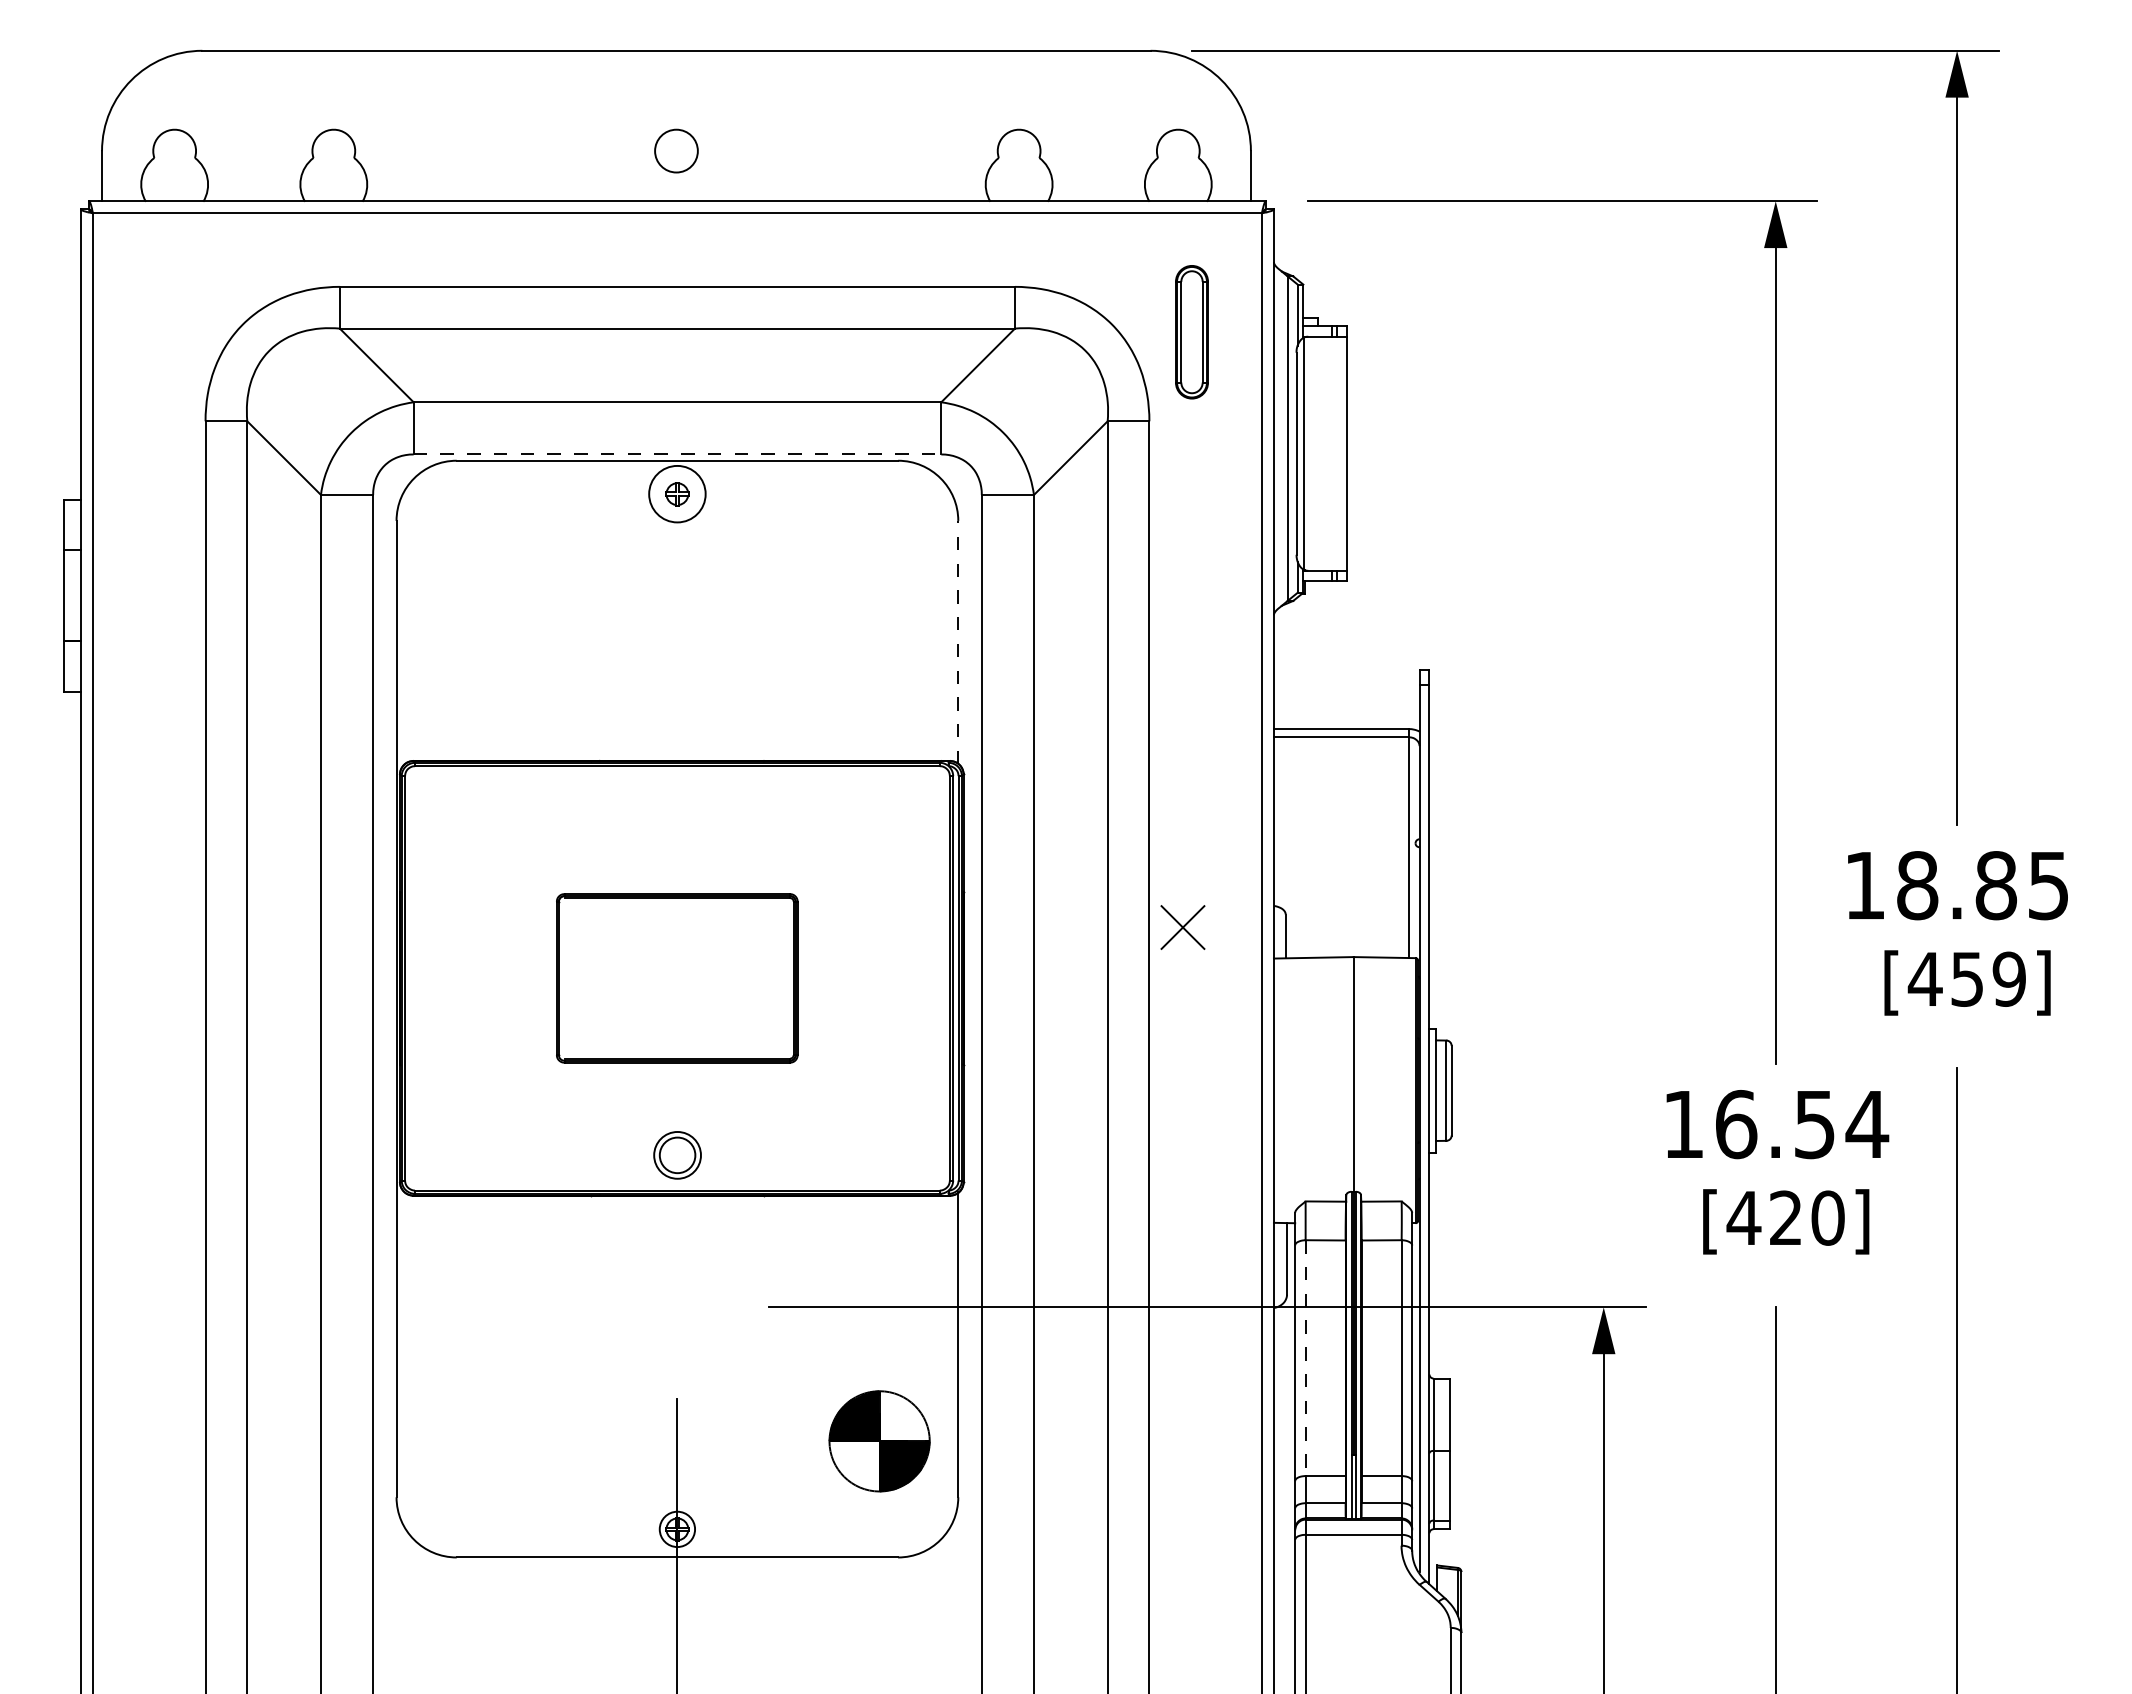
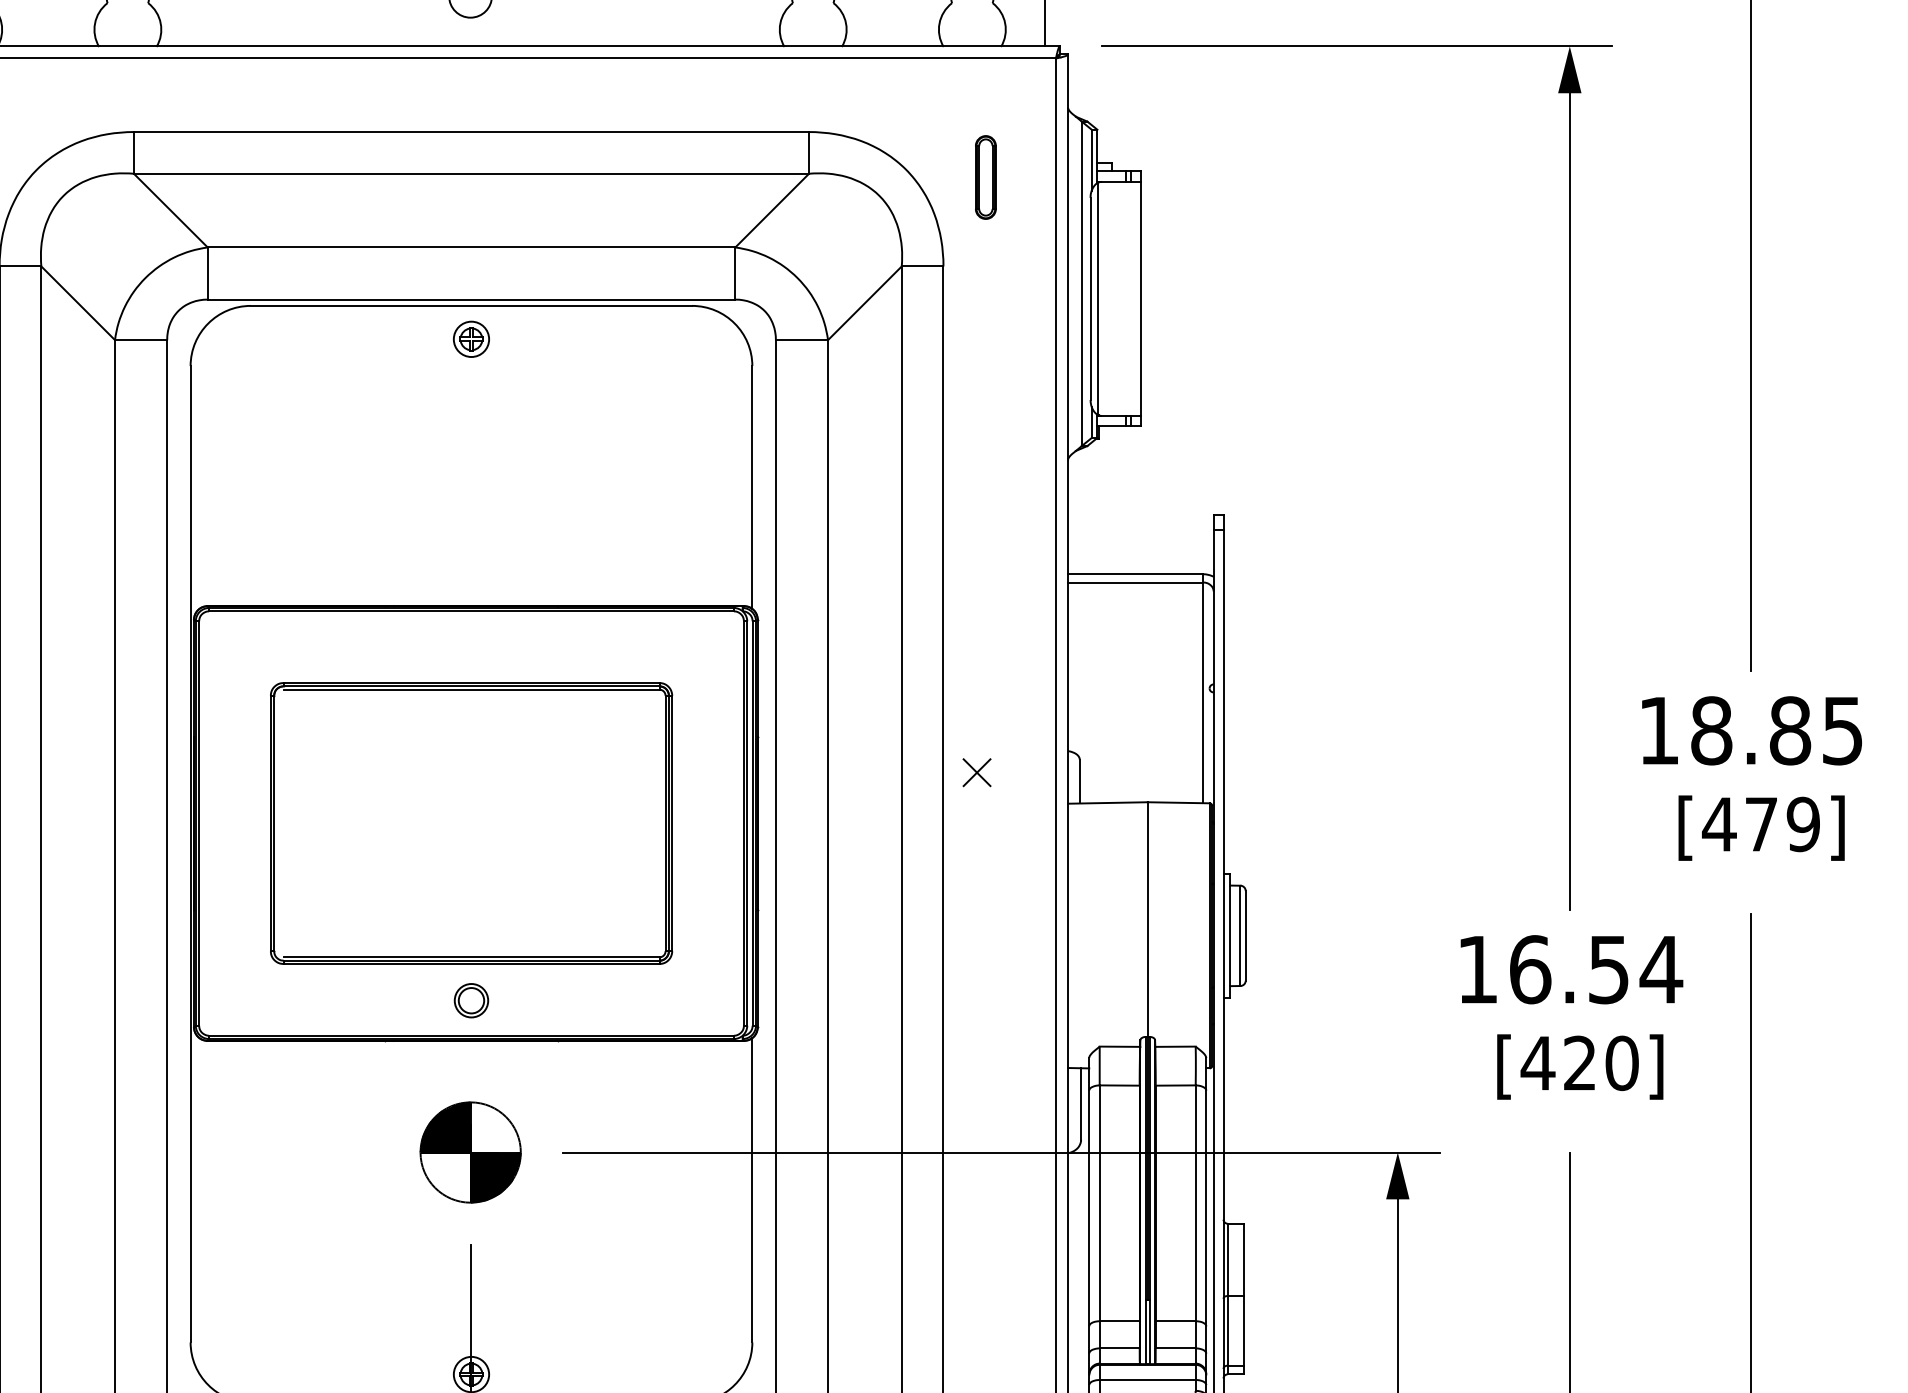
part: (1191, 332) -> (985, 177), size x0.62
line: (677, 454) -> (471, 299), dashed -> solid
circle: (677, 493) -> (471, 338), size x0.62
line: (958, 642) -> (752, 487), dashed -> solid
part: (1182, 927) -> (976, 772), size x0.62
part: (676, 978) -> (470, 823), size x1.67
text: (1966, 979) -> (1760, 824), [459] -> [479]
part: (676, 1155) -> (470, 1000), size x0.71
line: (1305, 1358) -> (1099, 1203), dashed -> solid
part: (879, 1441) -> (470, 1152), moved

